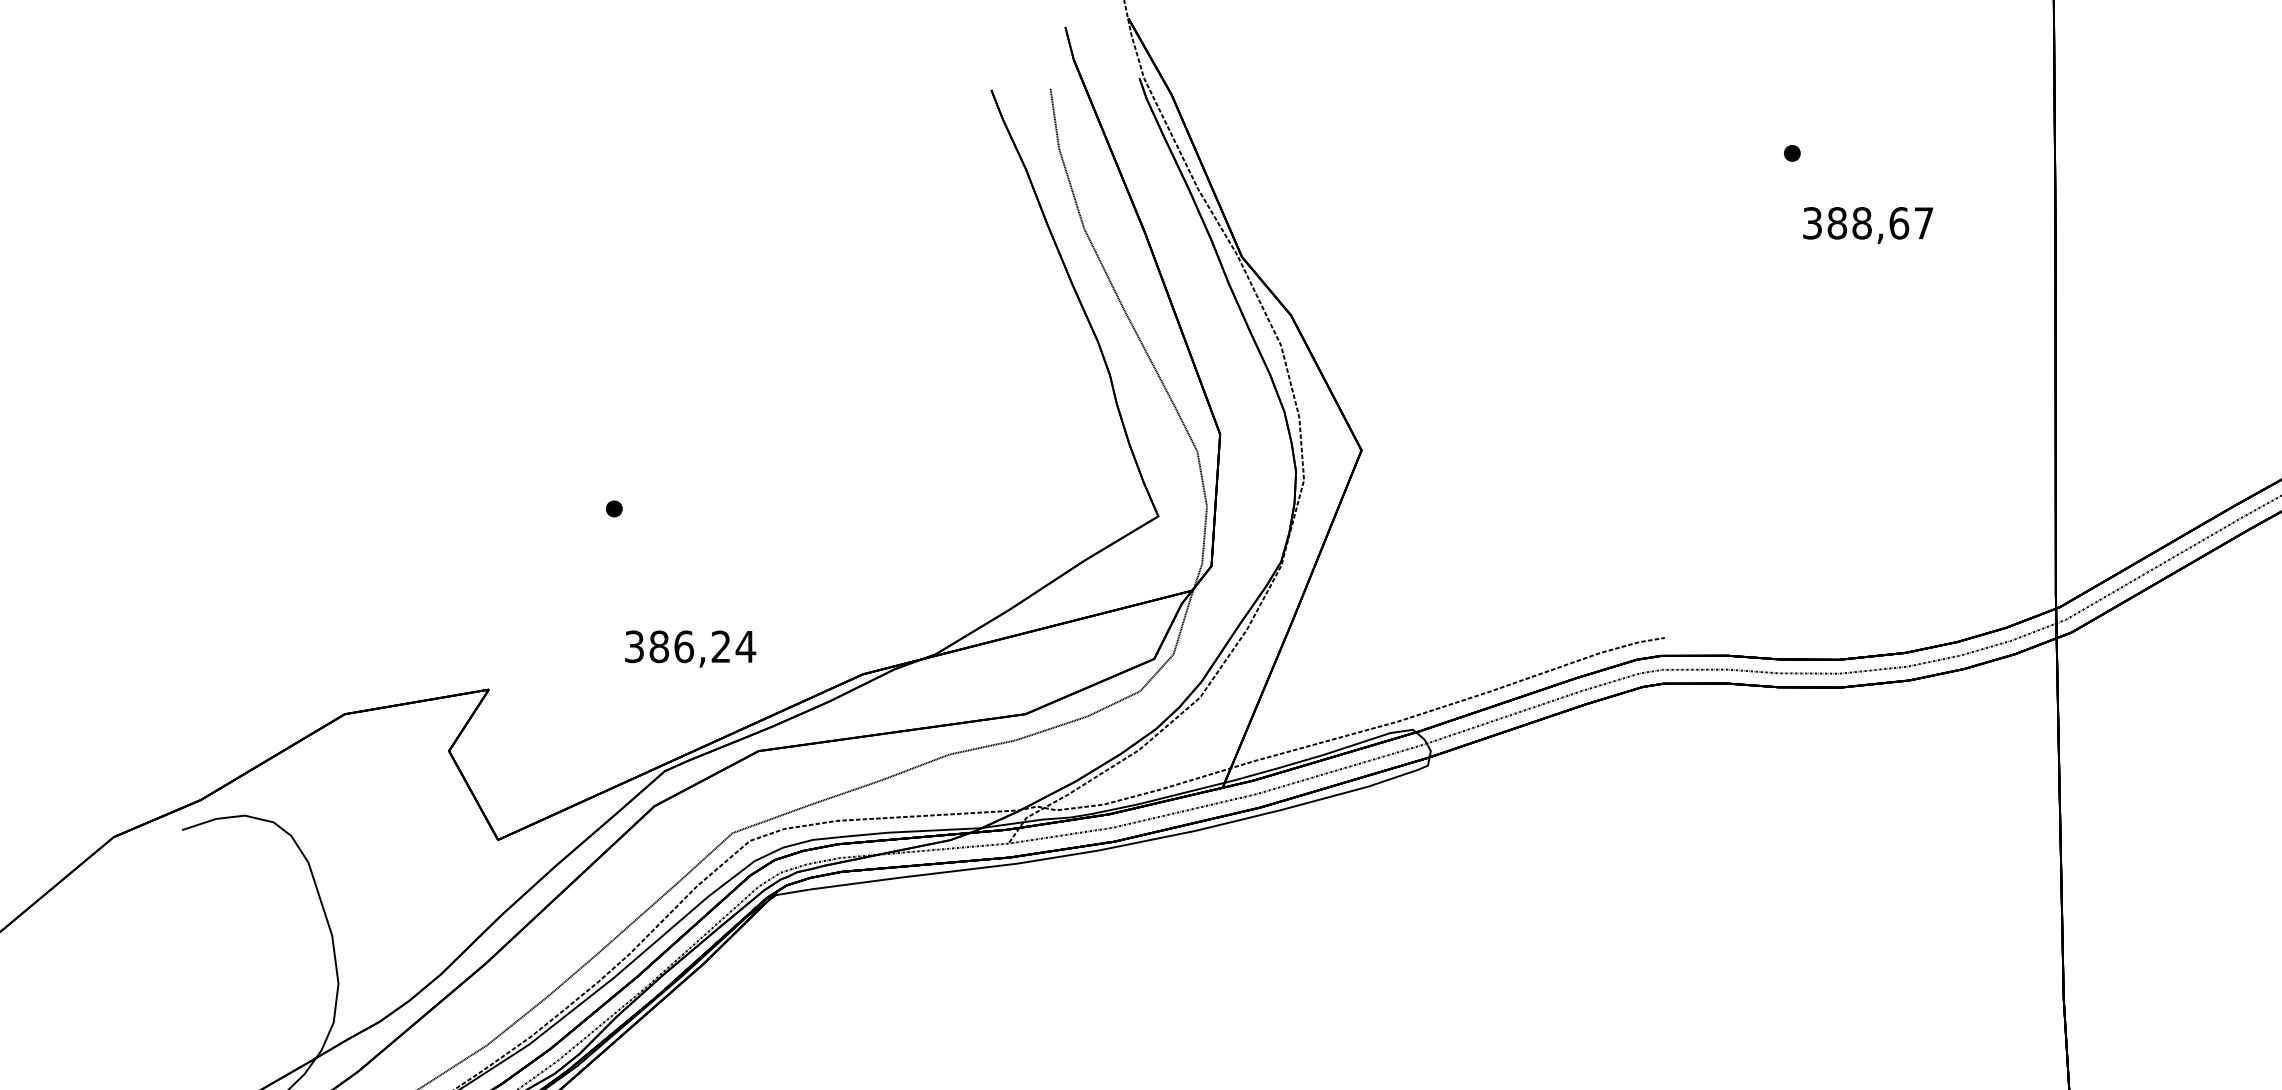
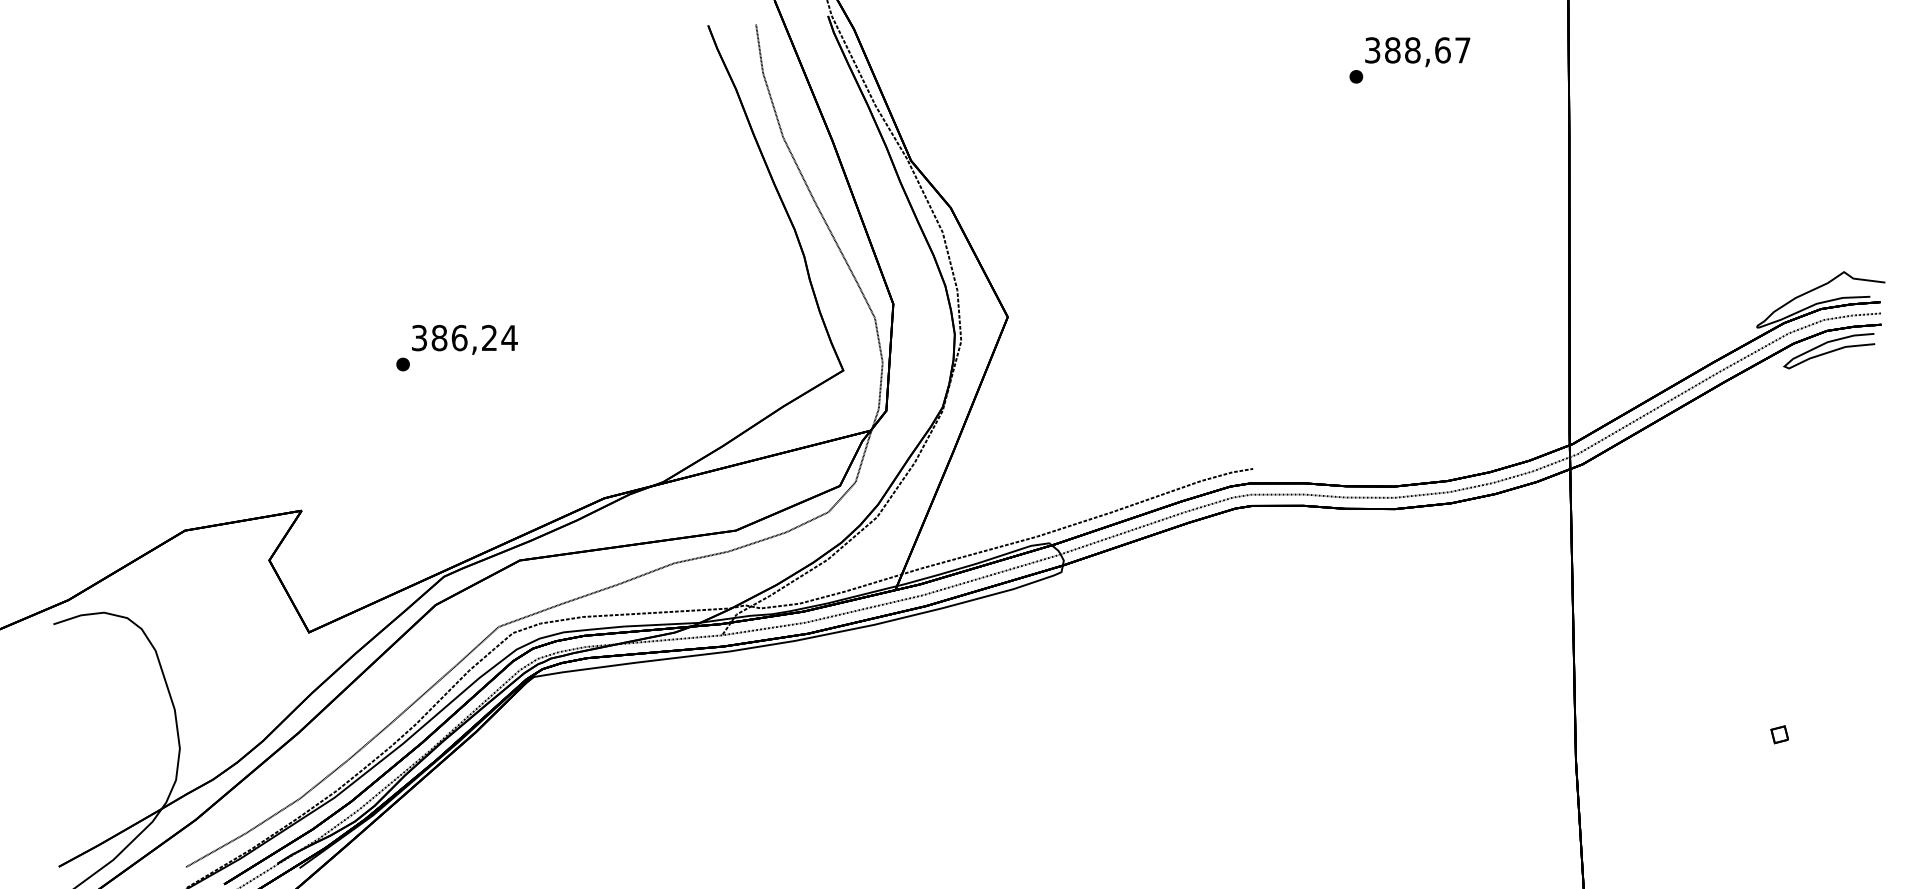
text: (1867, 225) -> (1417, 52), moved
text: (690, 648) -> (464, 339), moved

